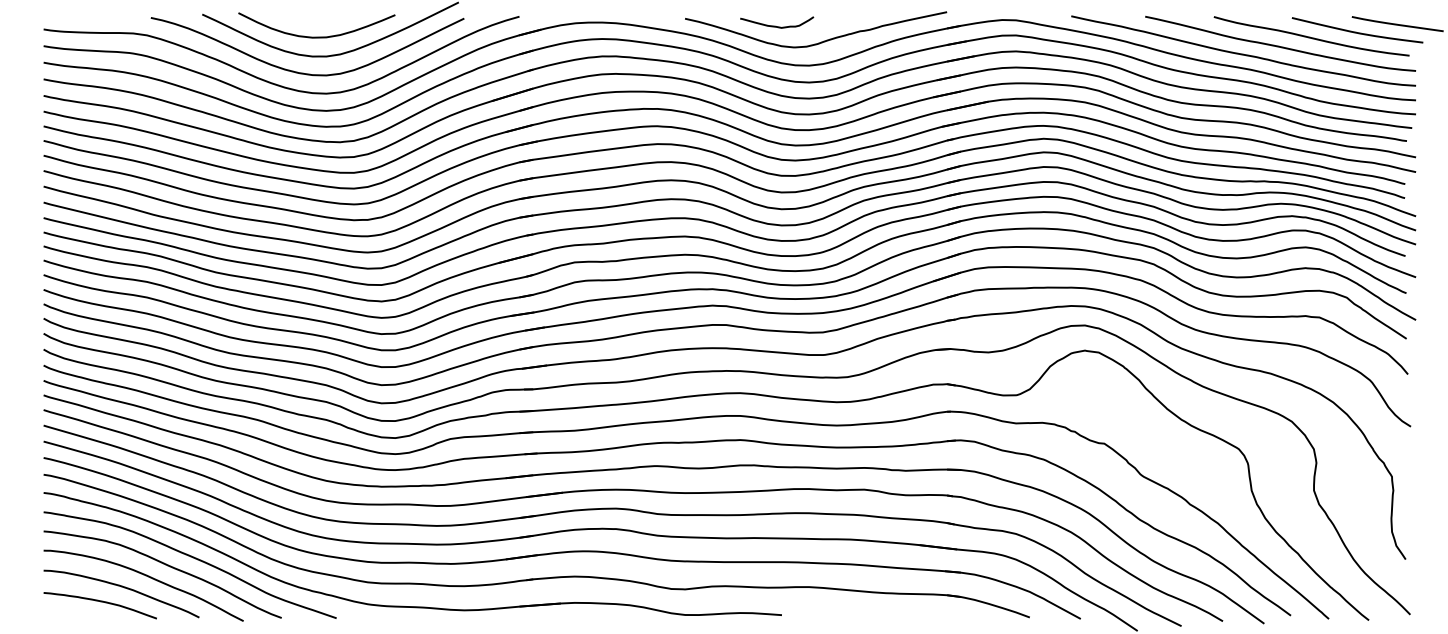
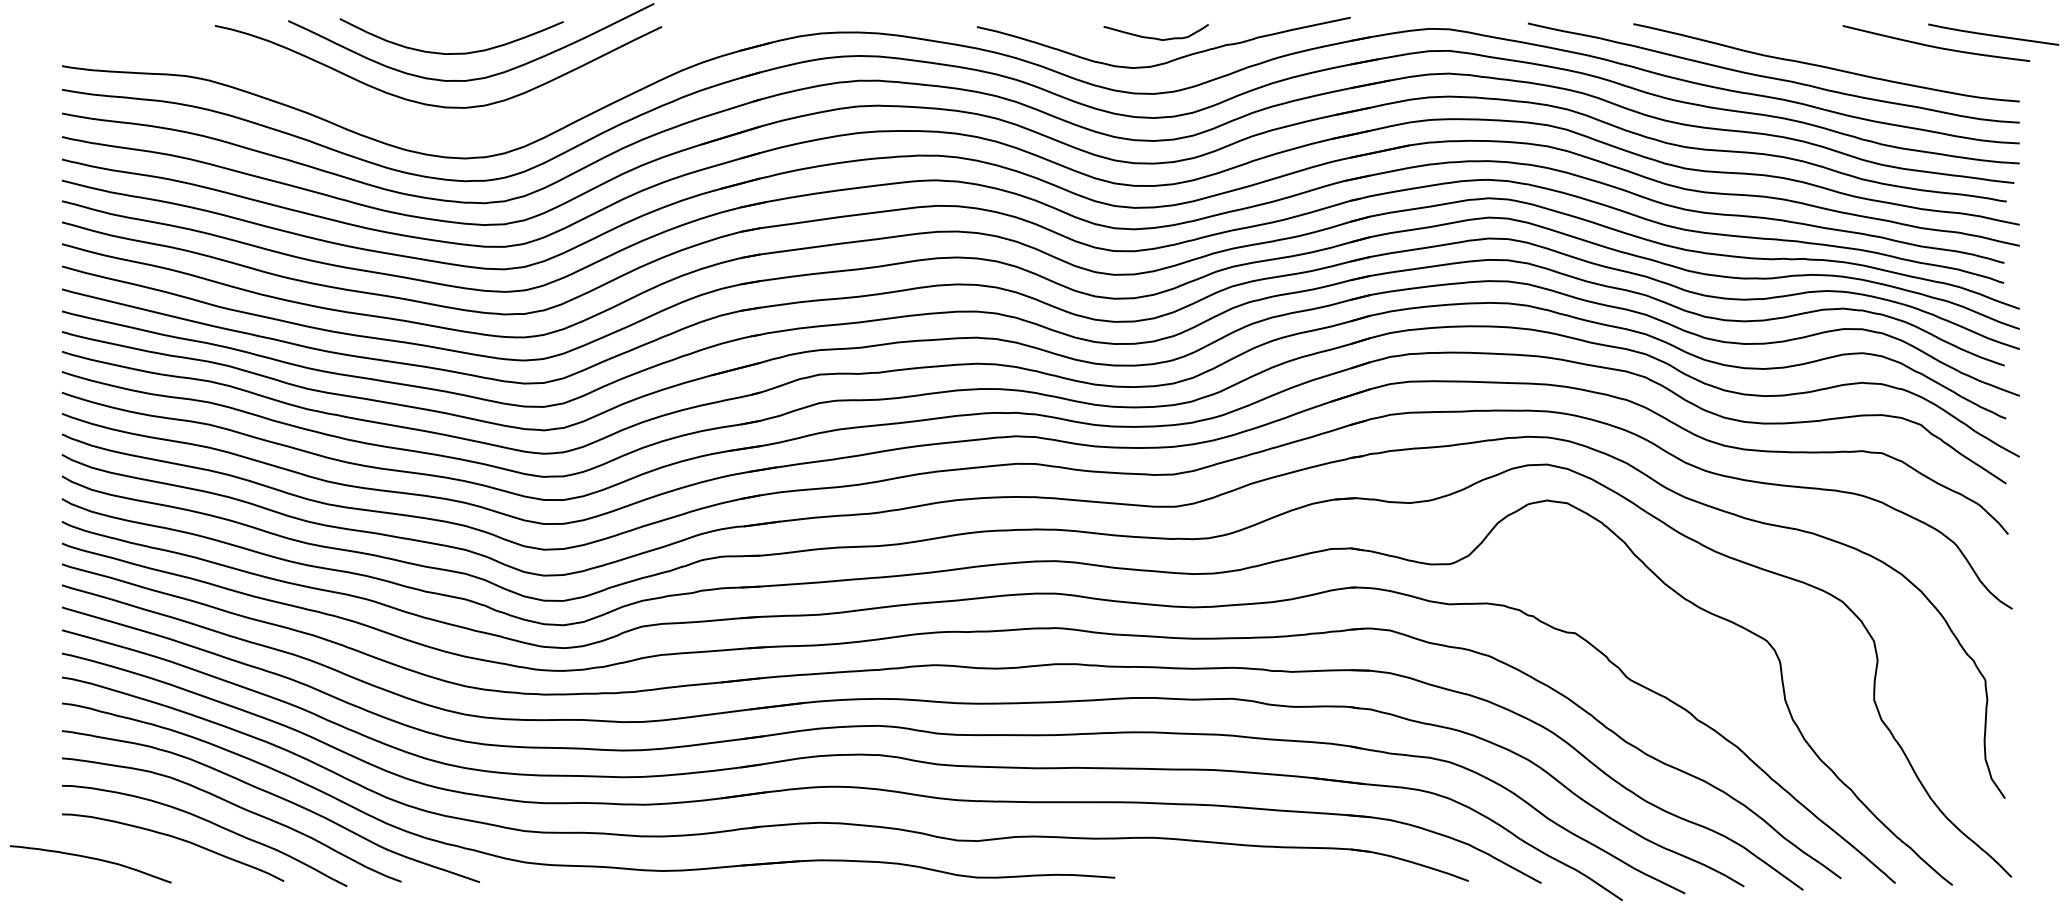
curve: (776, 26) -> (1155, 37), moved
curve: (1311, 37) -> (1870, 53), removed
curve: (273, 82) -> (389, 118), removed
curve: (101, 602) -> (92, 859), moved

